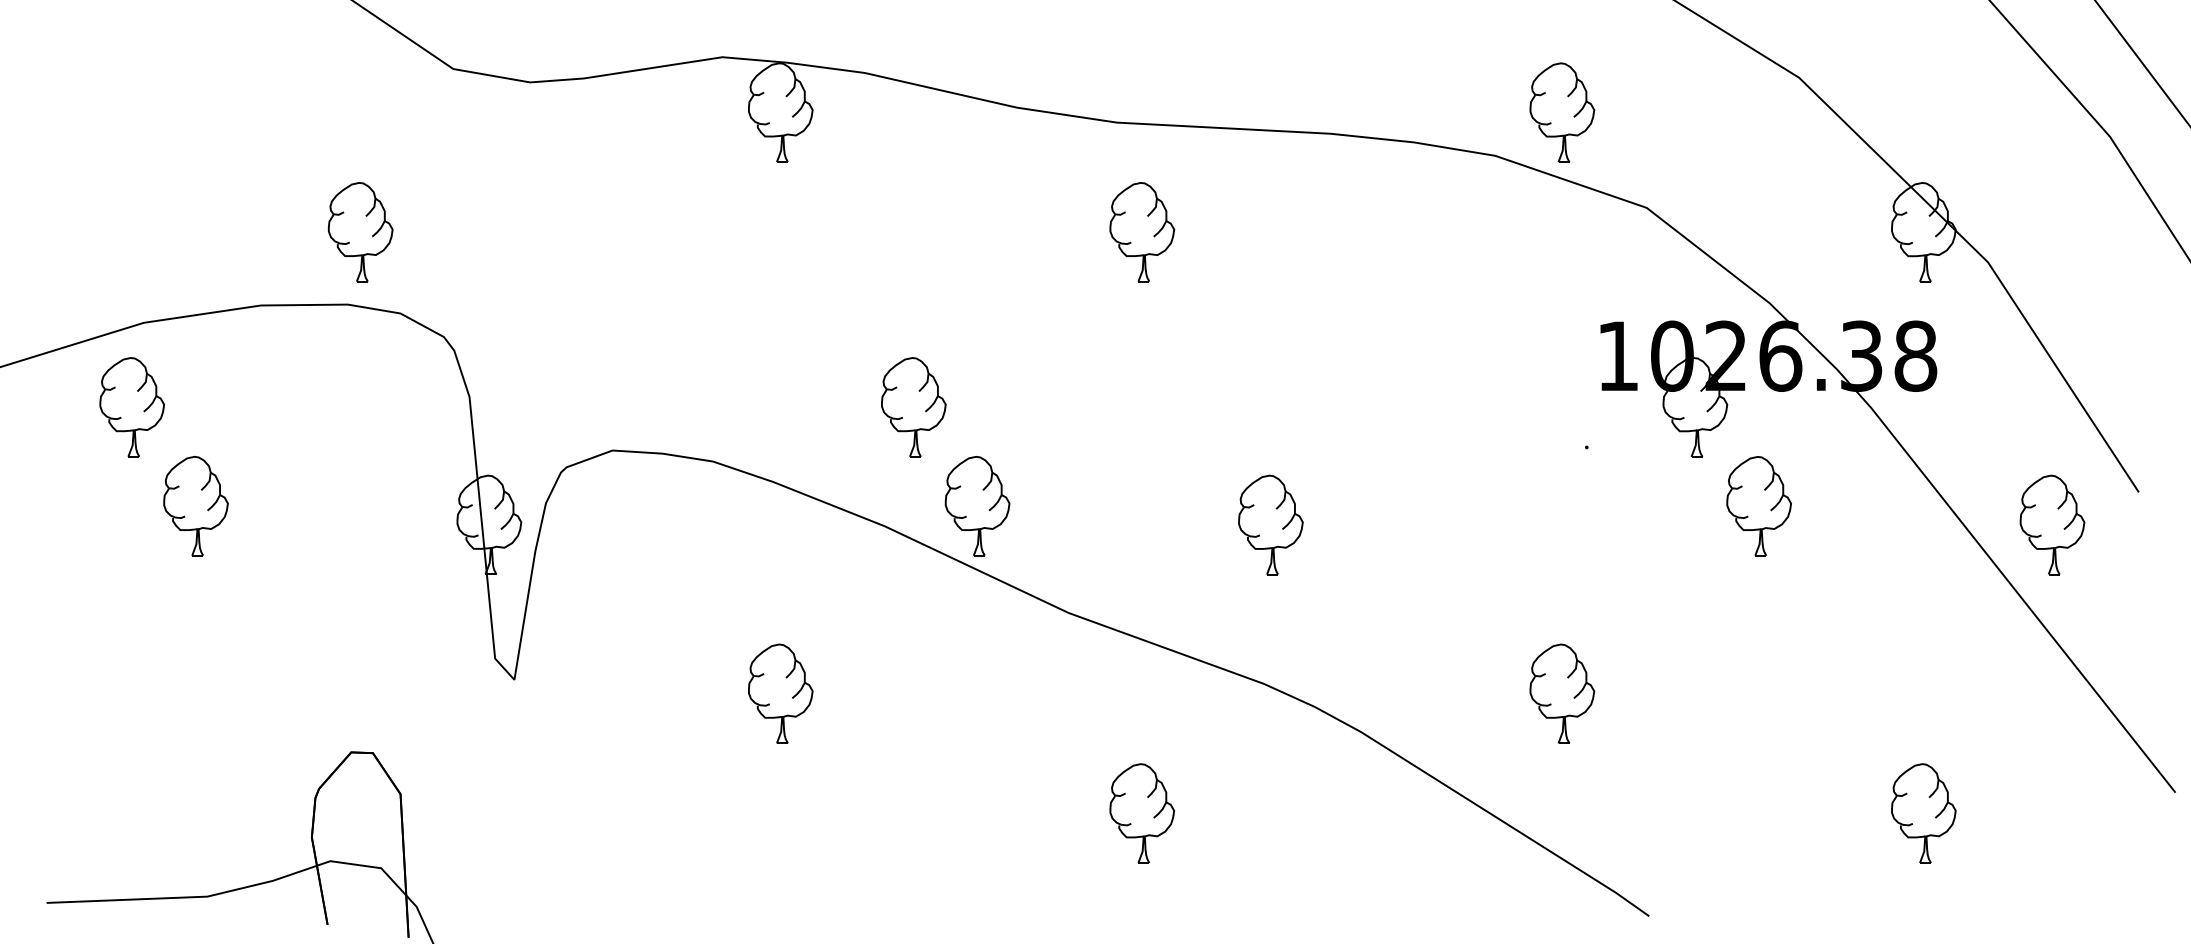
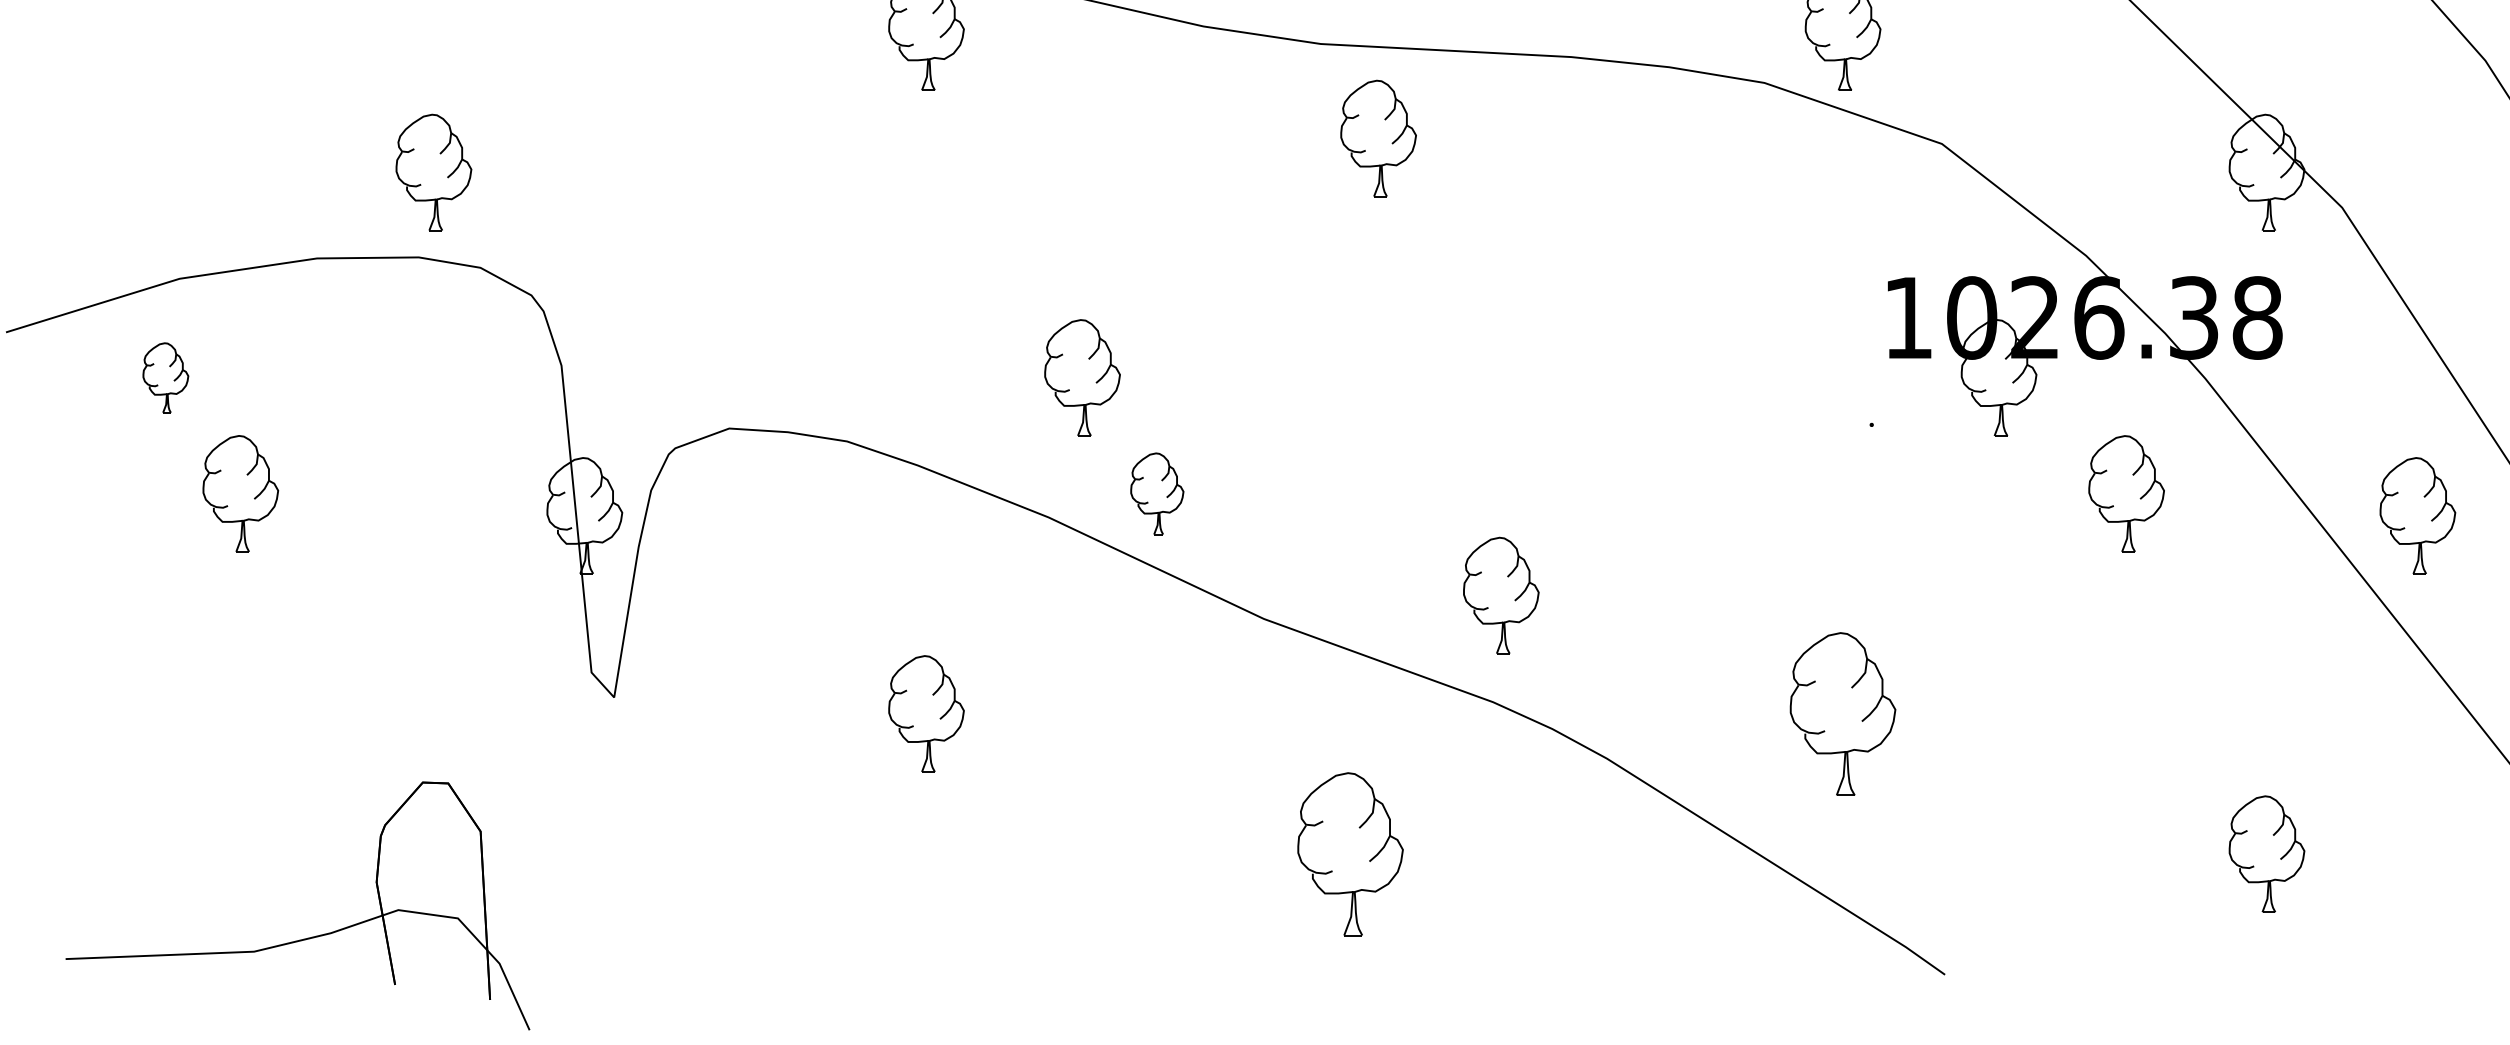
part: (1142, 232) -> (1378, 138), moved
part: (131, 407) -> (165, 378), size x0.6
part: (977, 506) -> (1157, 494), size x0.7
part: (1758, 506) -> (2125, 494), moved
part: (1270, 524) -> (1500, 595), moved
part: (1562, 693) -> (1843, 713), size x1.4
part: (1141, 813) -> (1349, 854), size x1.4

